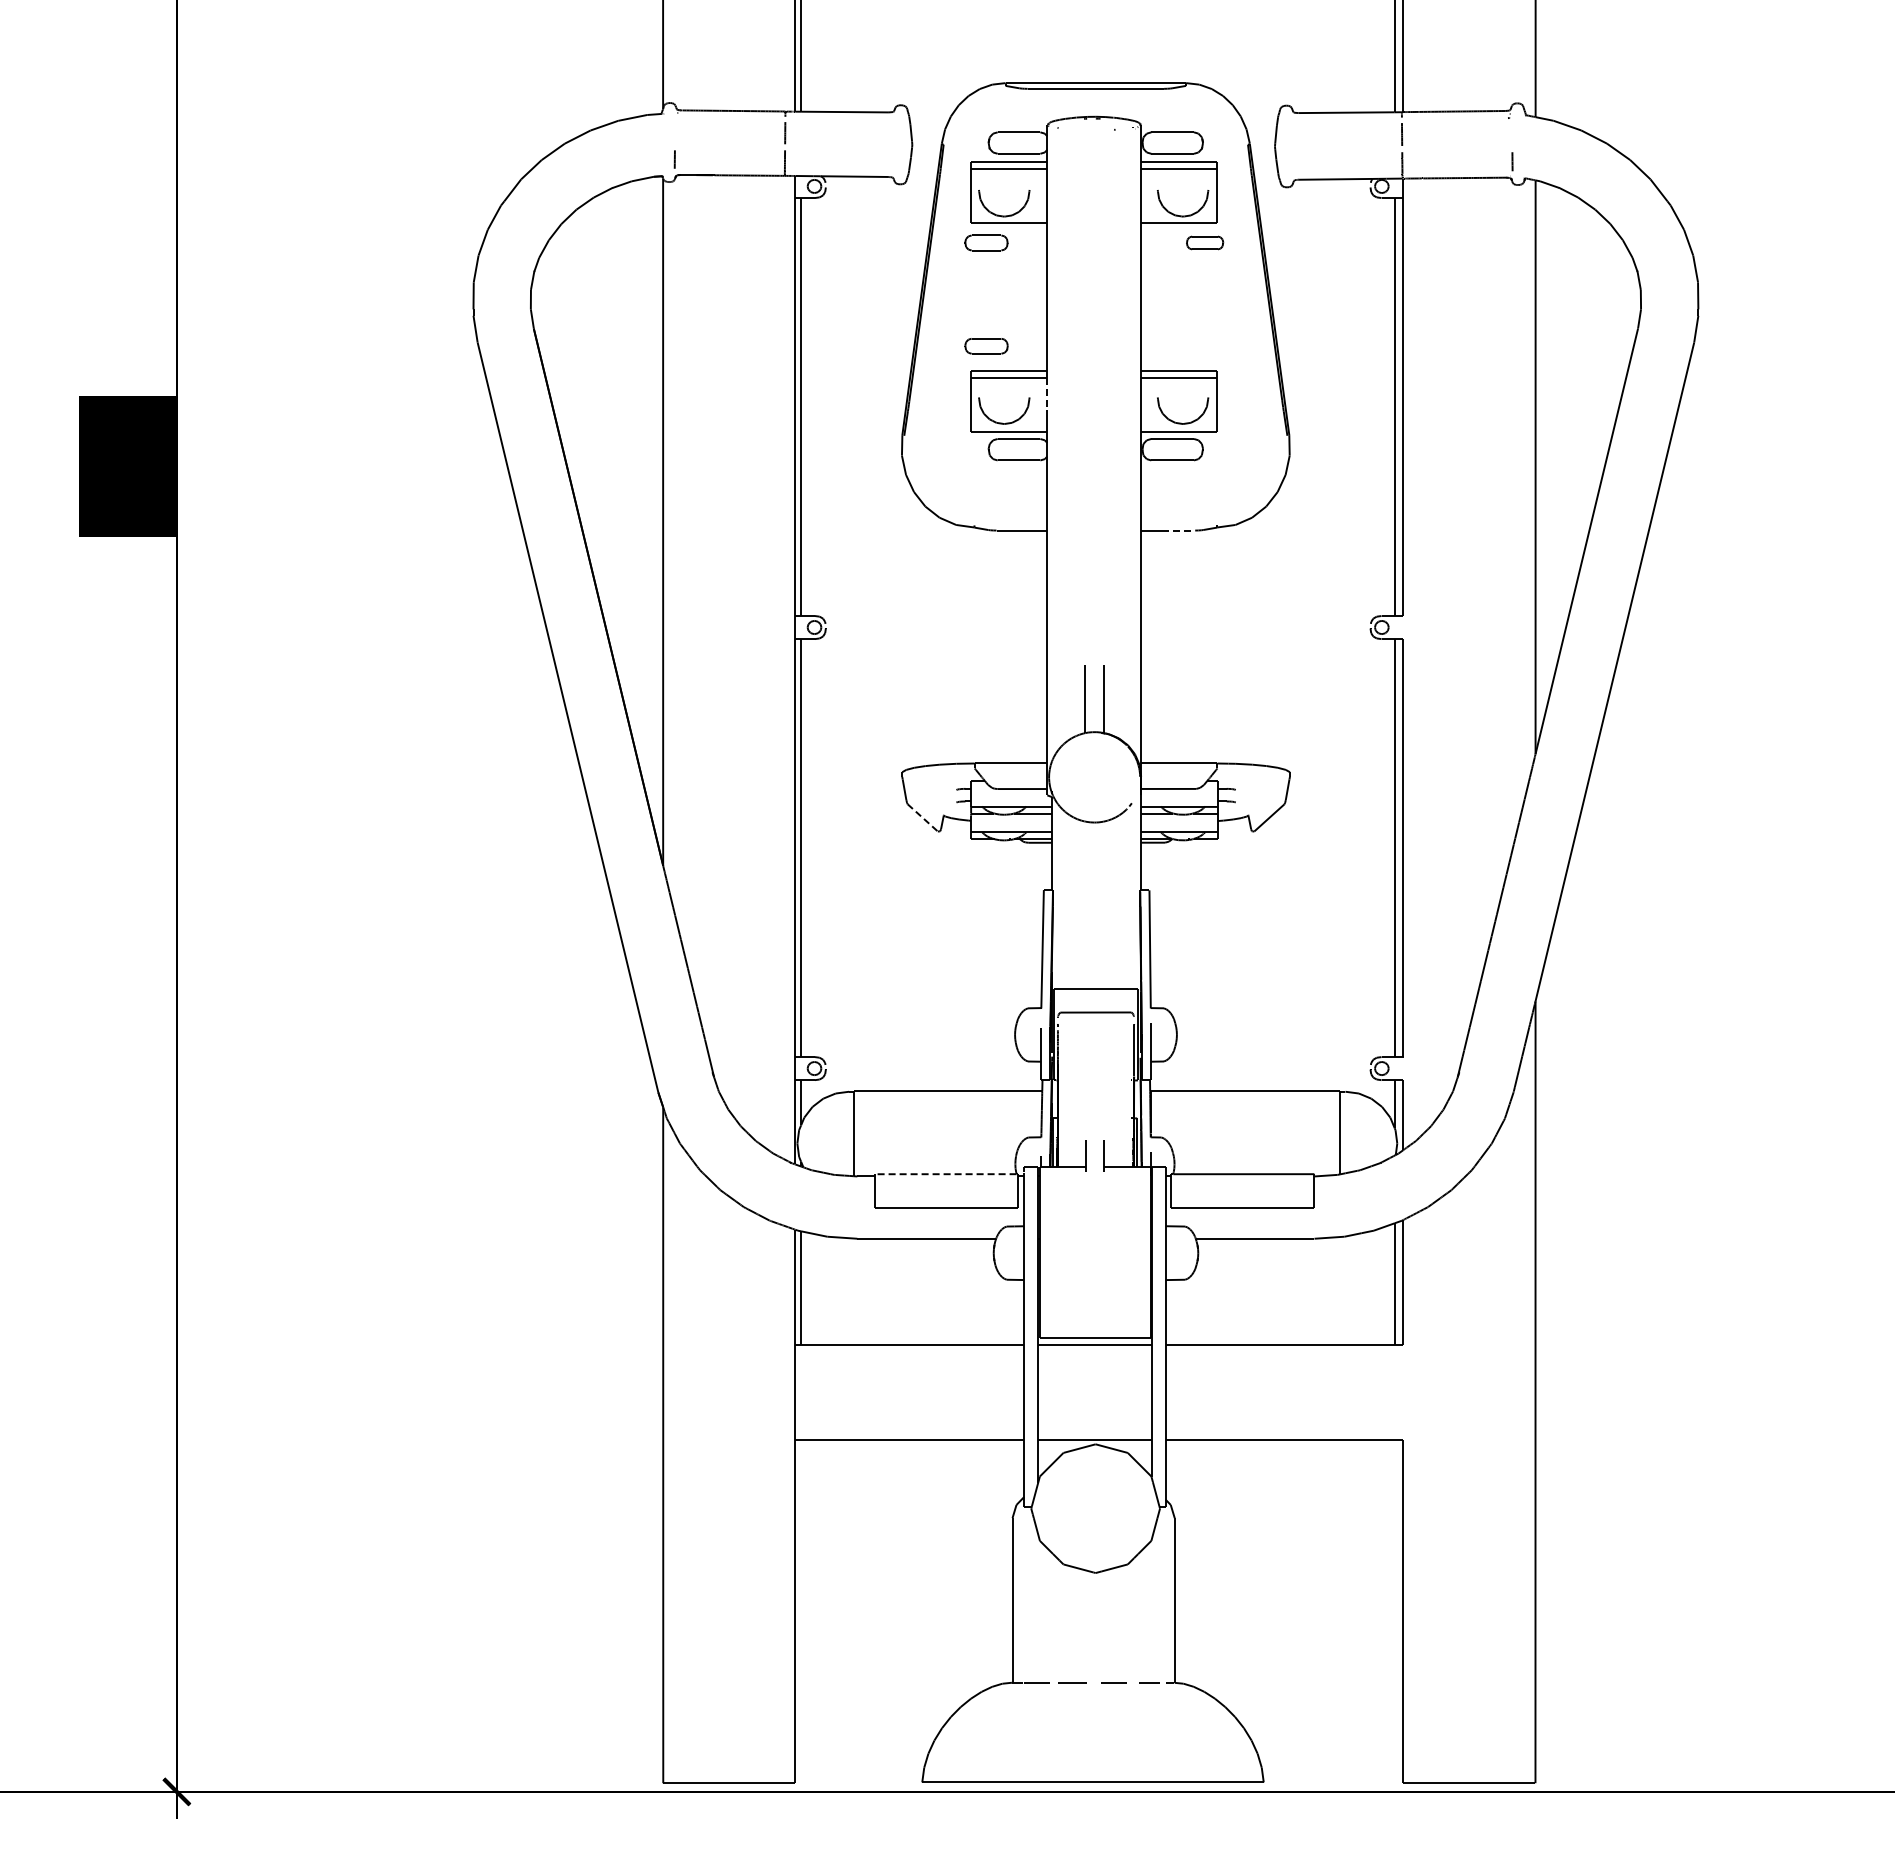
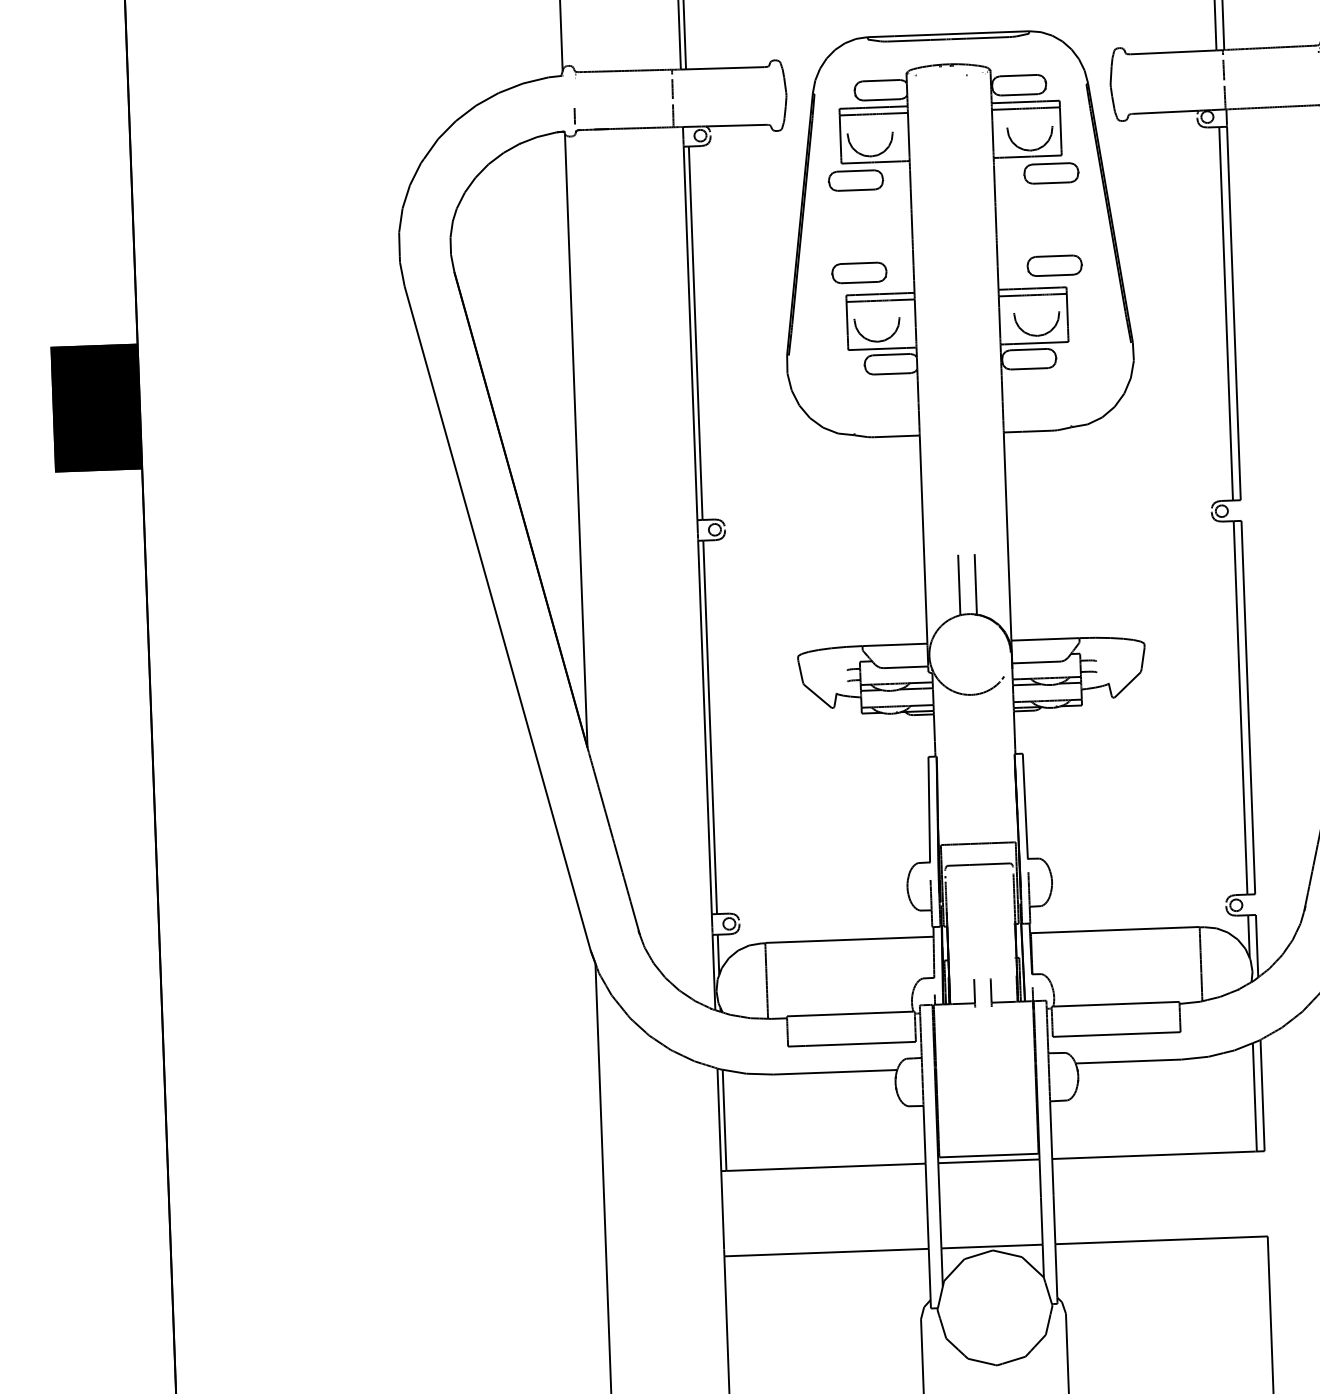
part: (986, 242) -> (855, 180), size x1.43
part: (1204, 242) -> (1050, 173), size x1.67
part: (986, 345) -> (859, 272), size x1.43
part: (1204, 345) -> (1054, 265), added
line: (1047, 393) -> (915, 313), dashed -> solid
line: (1179, 530) -> (1037, 431), dashed -> solid
line: (923, 818) -> (818, 696), dashed -> solid
line: (945, 1174) -> (849, 1014), dashed -> solid

